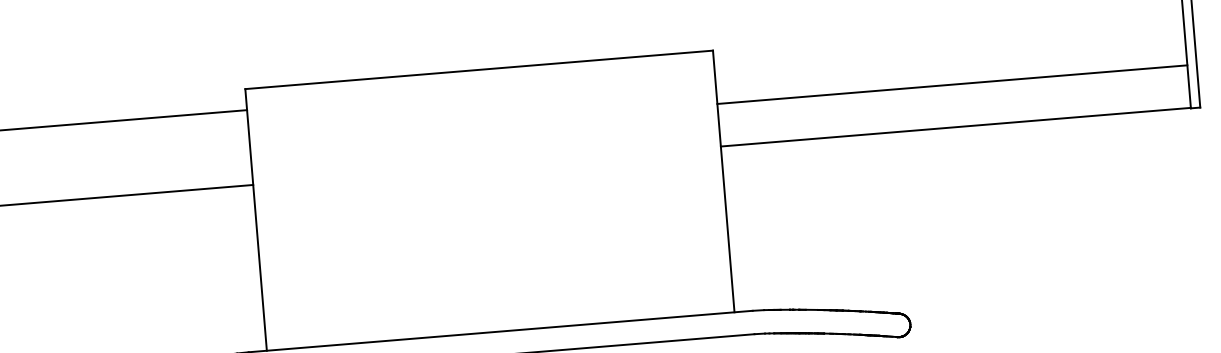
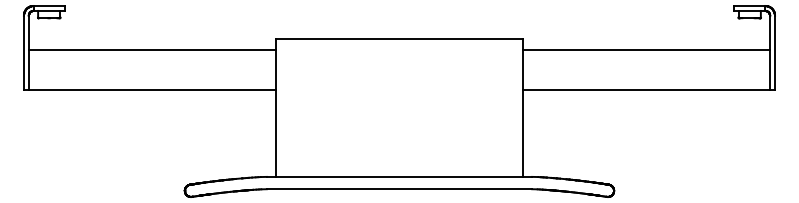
line: (952, 85) -> (646, 50), moved

